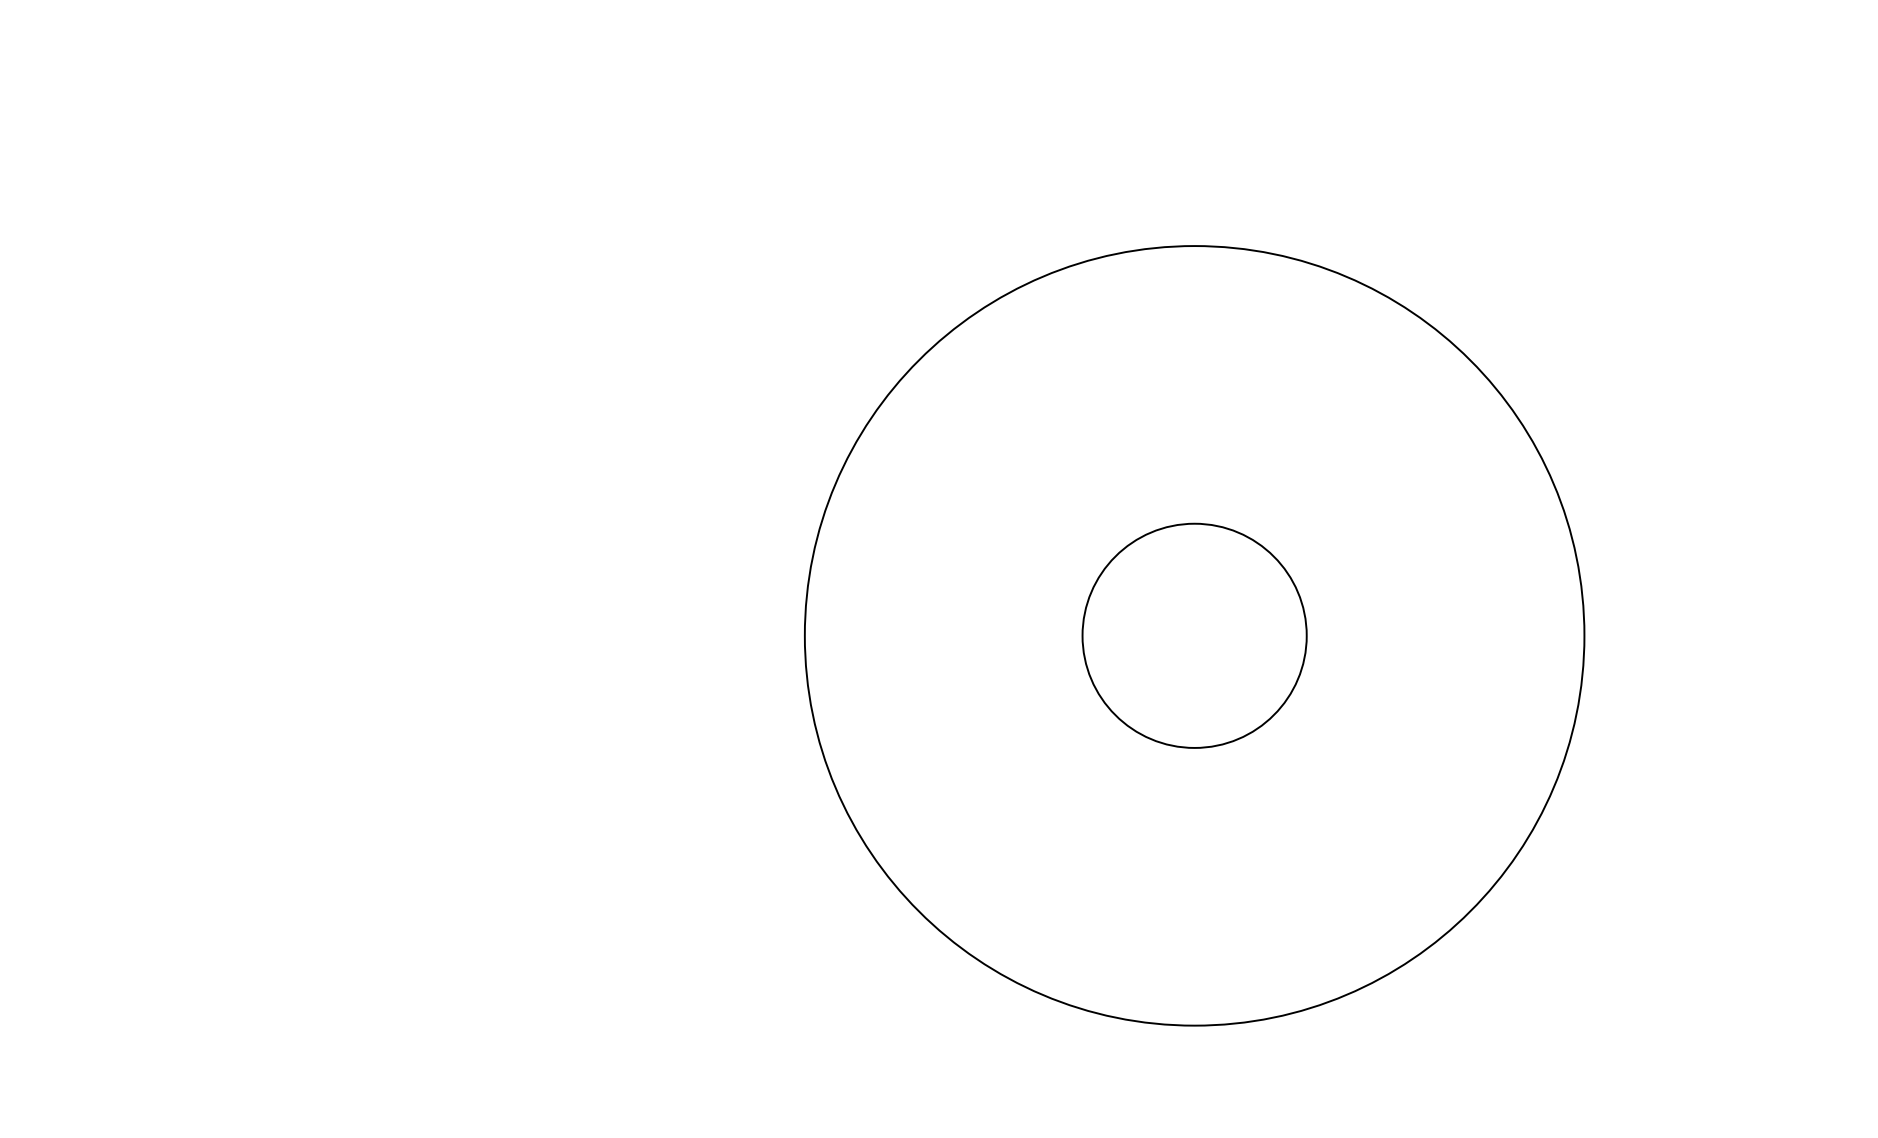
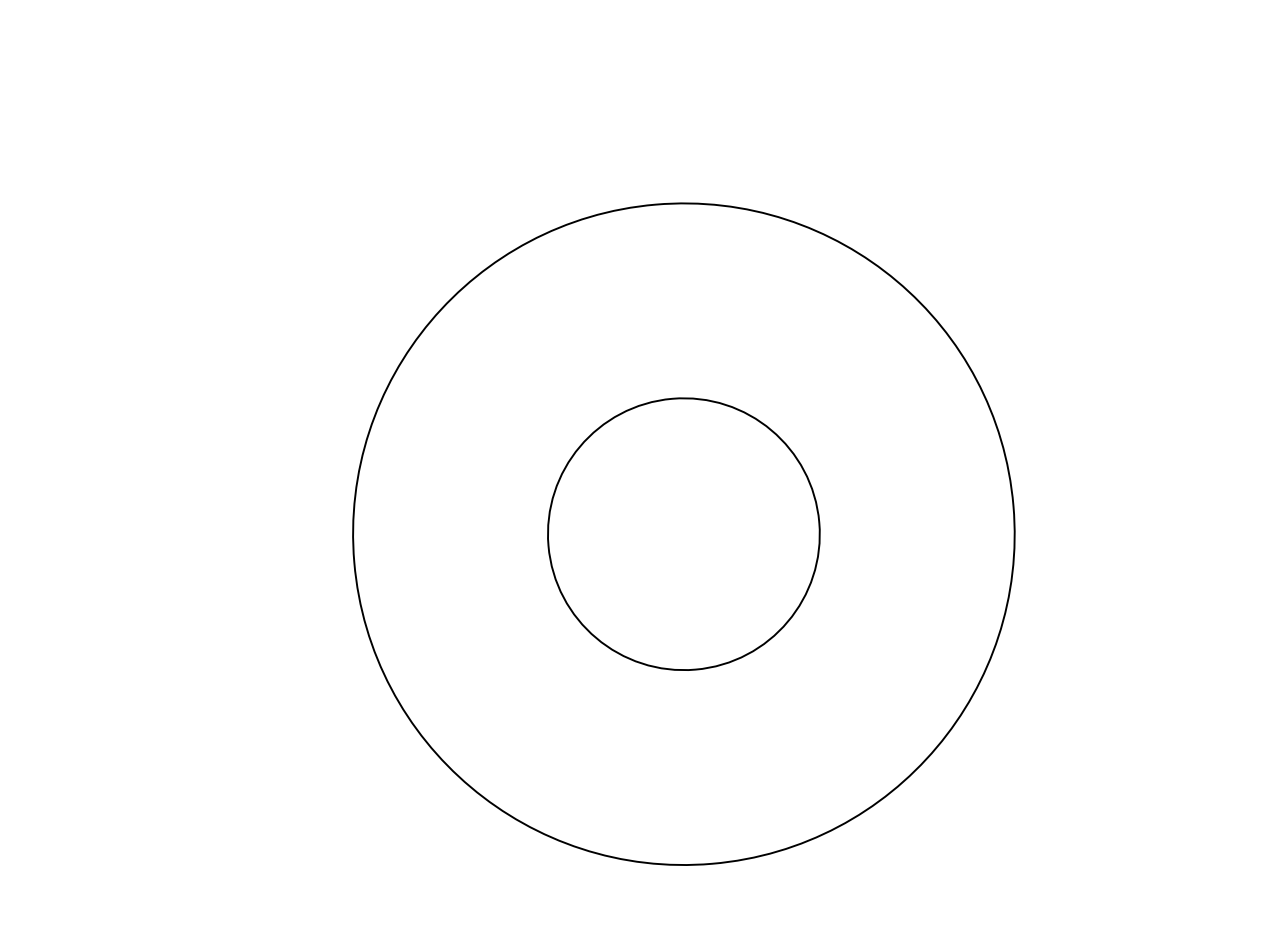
circle: (1194, 635) -> (683, 533), size x1.43

